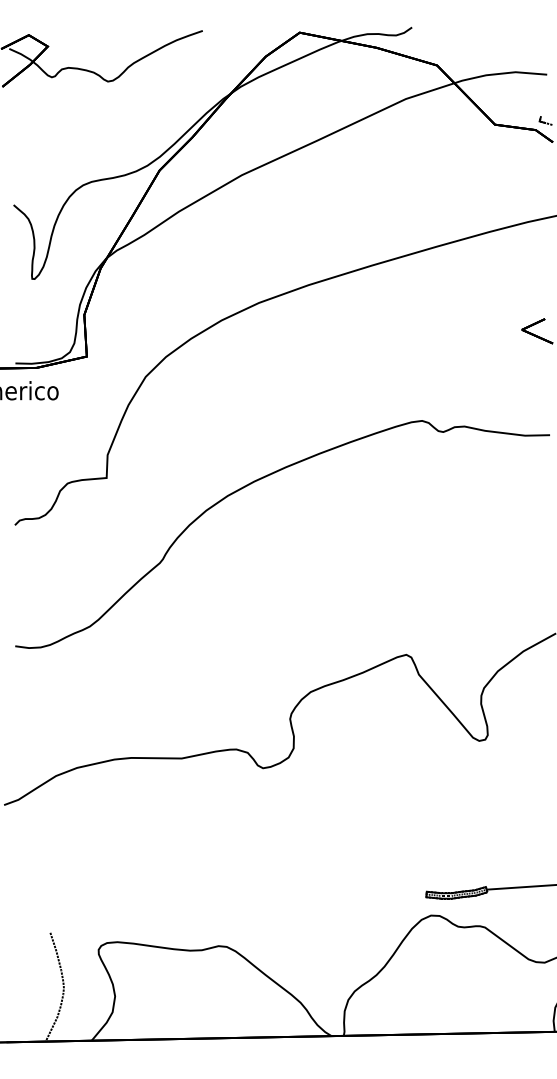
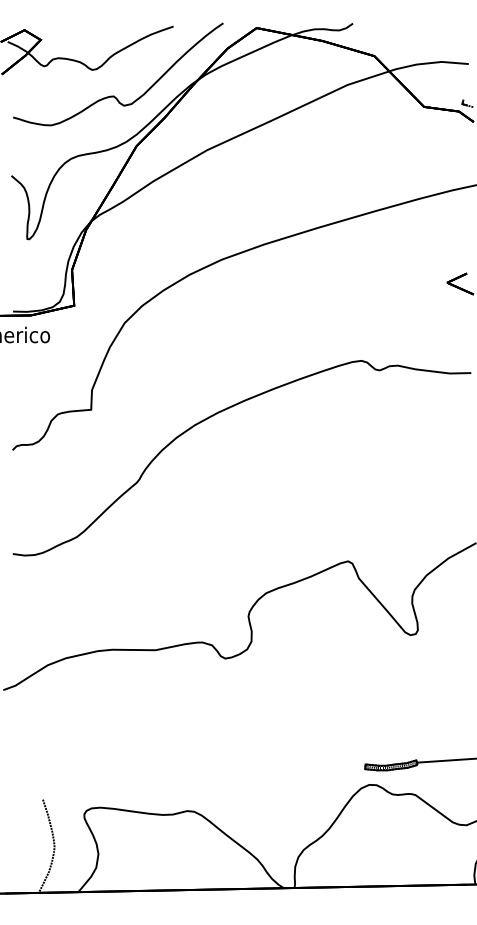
part: (133, 111) -> (114, 95), added

